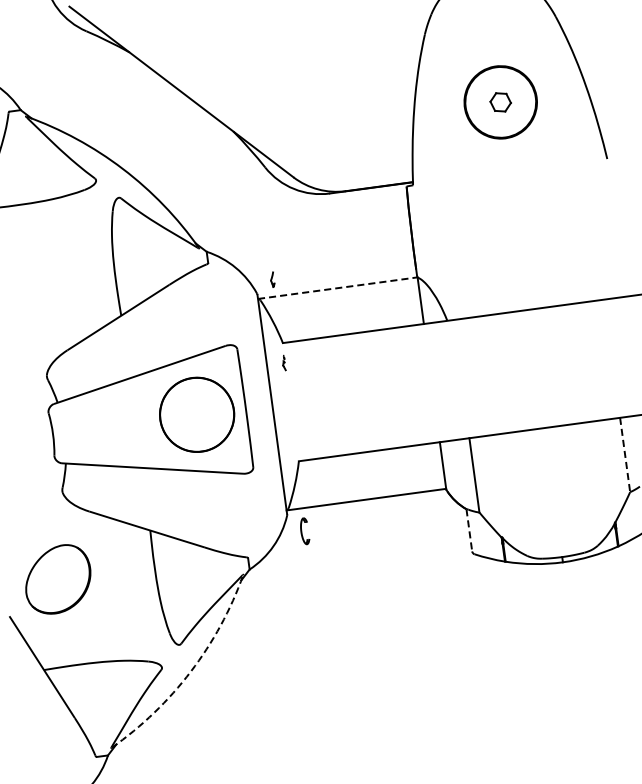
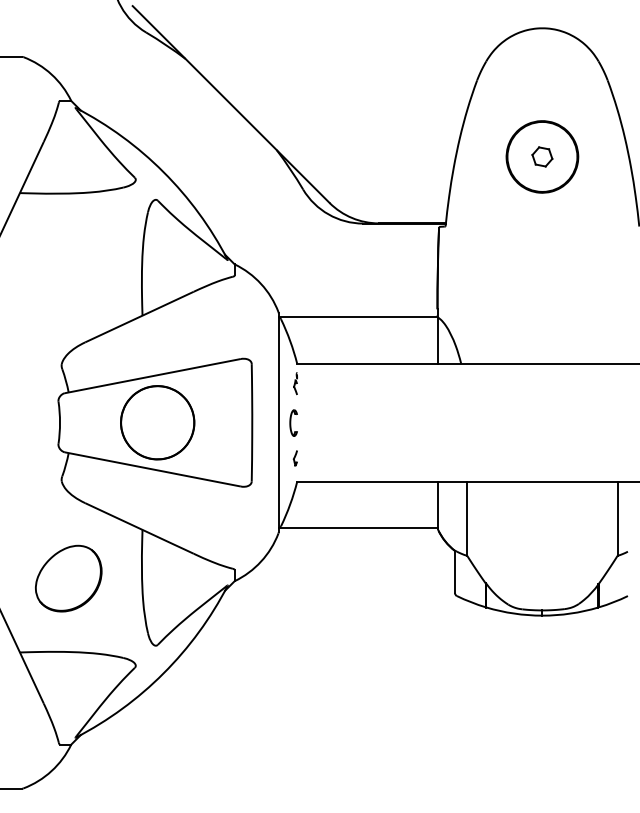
part: (271, 279) -> (294, 458), moved
line: (338, 288) -> (358, 317), dashed -> solid
part: (283, 363) -> (295, 383), size x1.43
part: (196, 414) -> (157, 422), moved
line: (625, 455) -> (617, 519), dashed -> solid
line: (469, 529) -> (455, 571), dashed -> solid
part: (304, 530) -> (293, 422), moved
part: (57, 579) -> (68, 578), moved
arc: (190, 671) -> (163, 673), dashed -> solid

